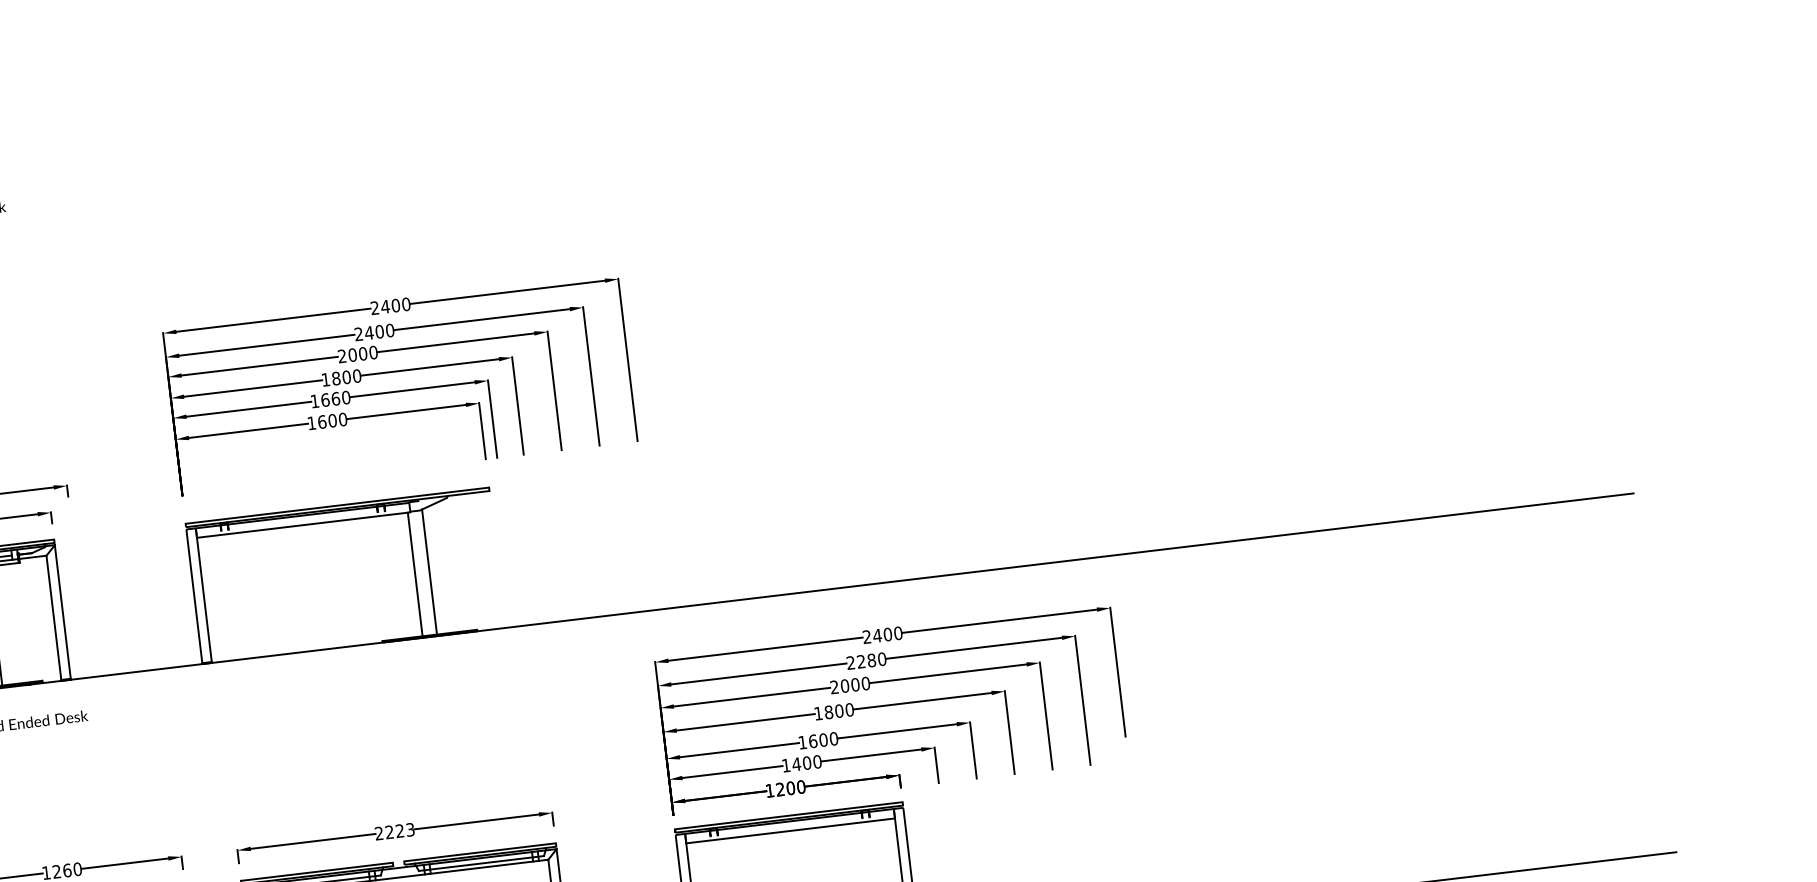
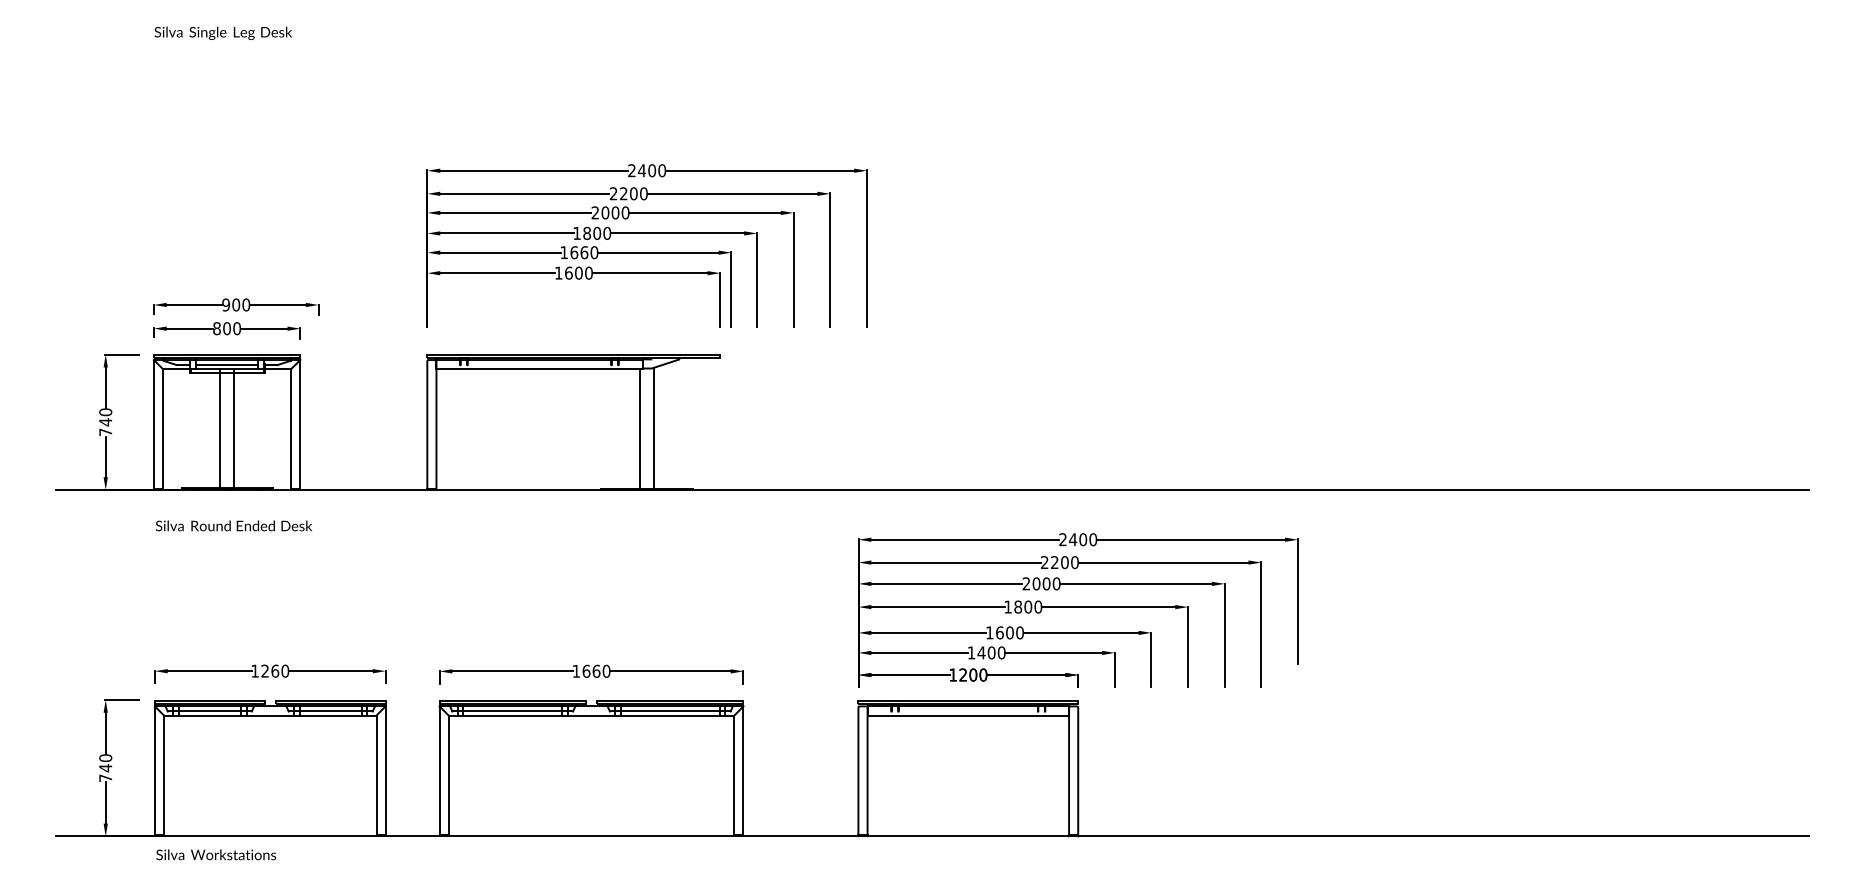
text: (369, 332) -> (623, 193), 2400 -> 2200
text: (871, 660) -> (1064, 562), 2280 -> 2200
text: (394, 830) -> (591, 670), 2223 -> 1660

